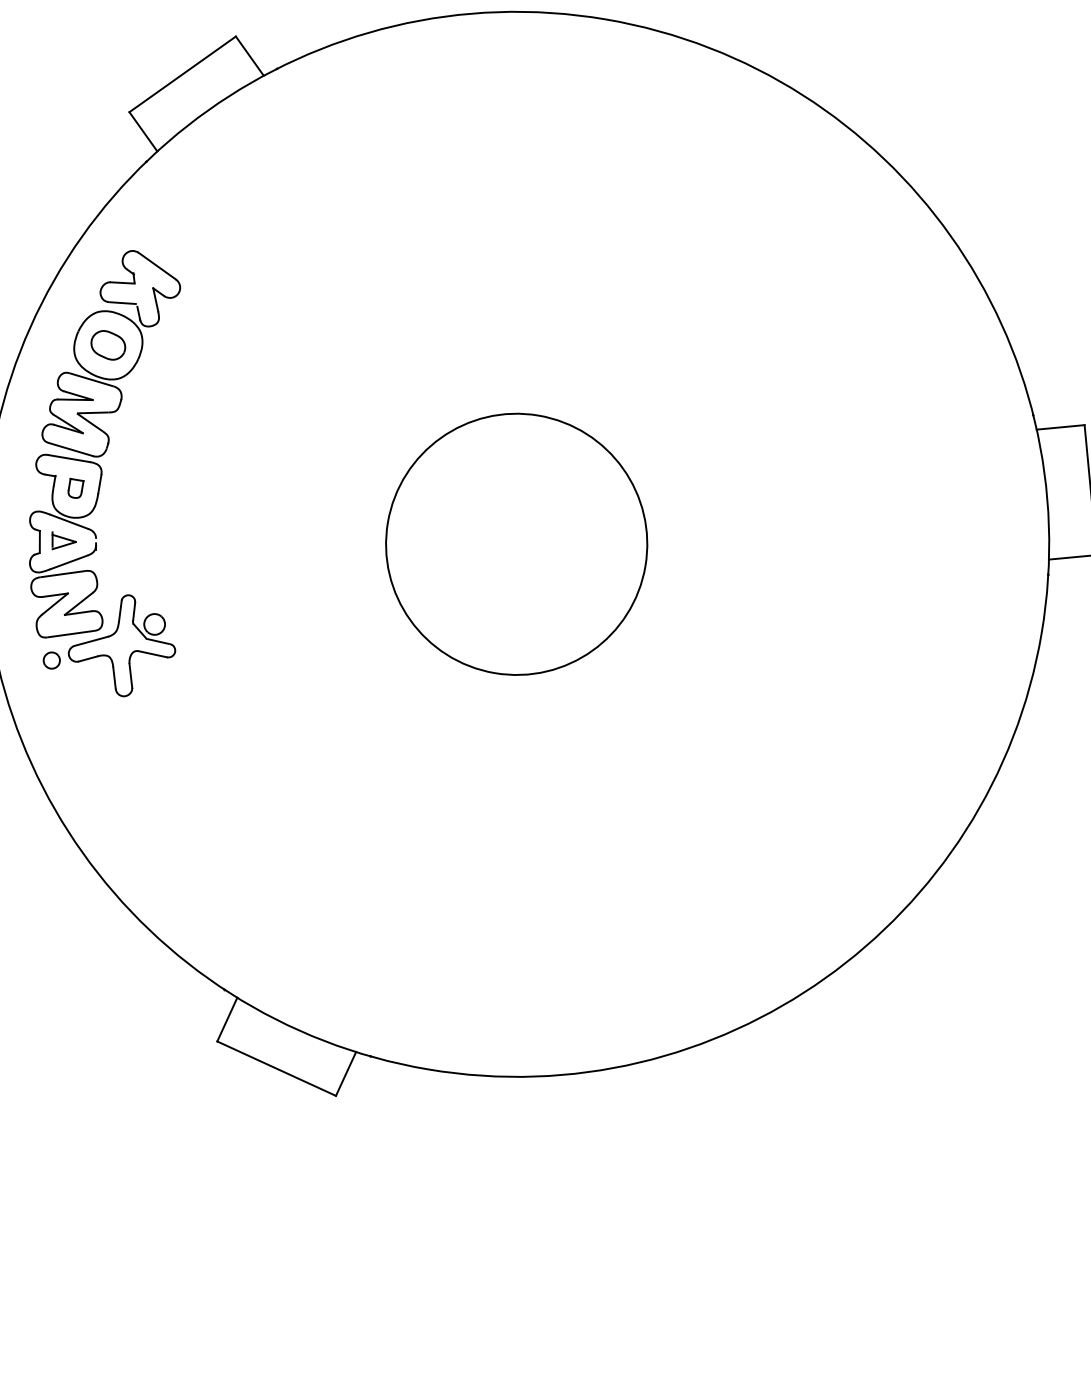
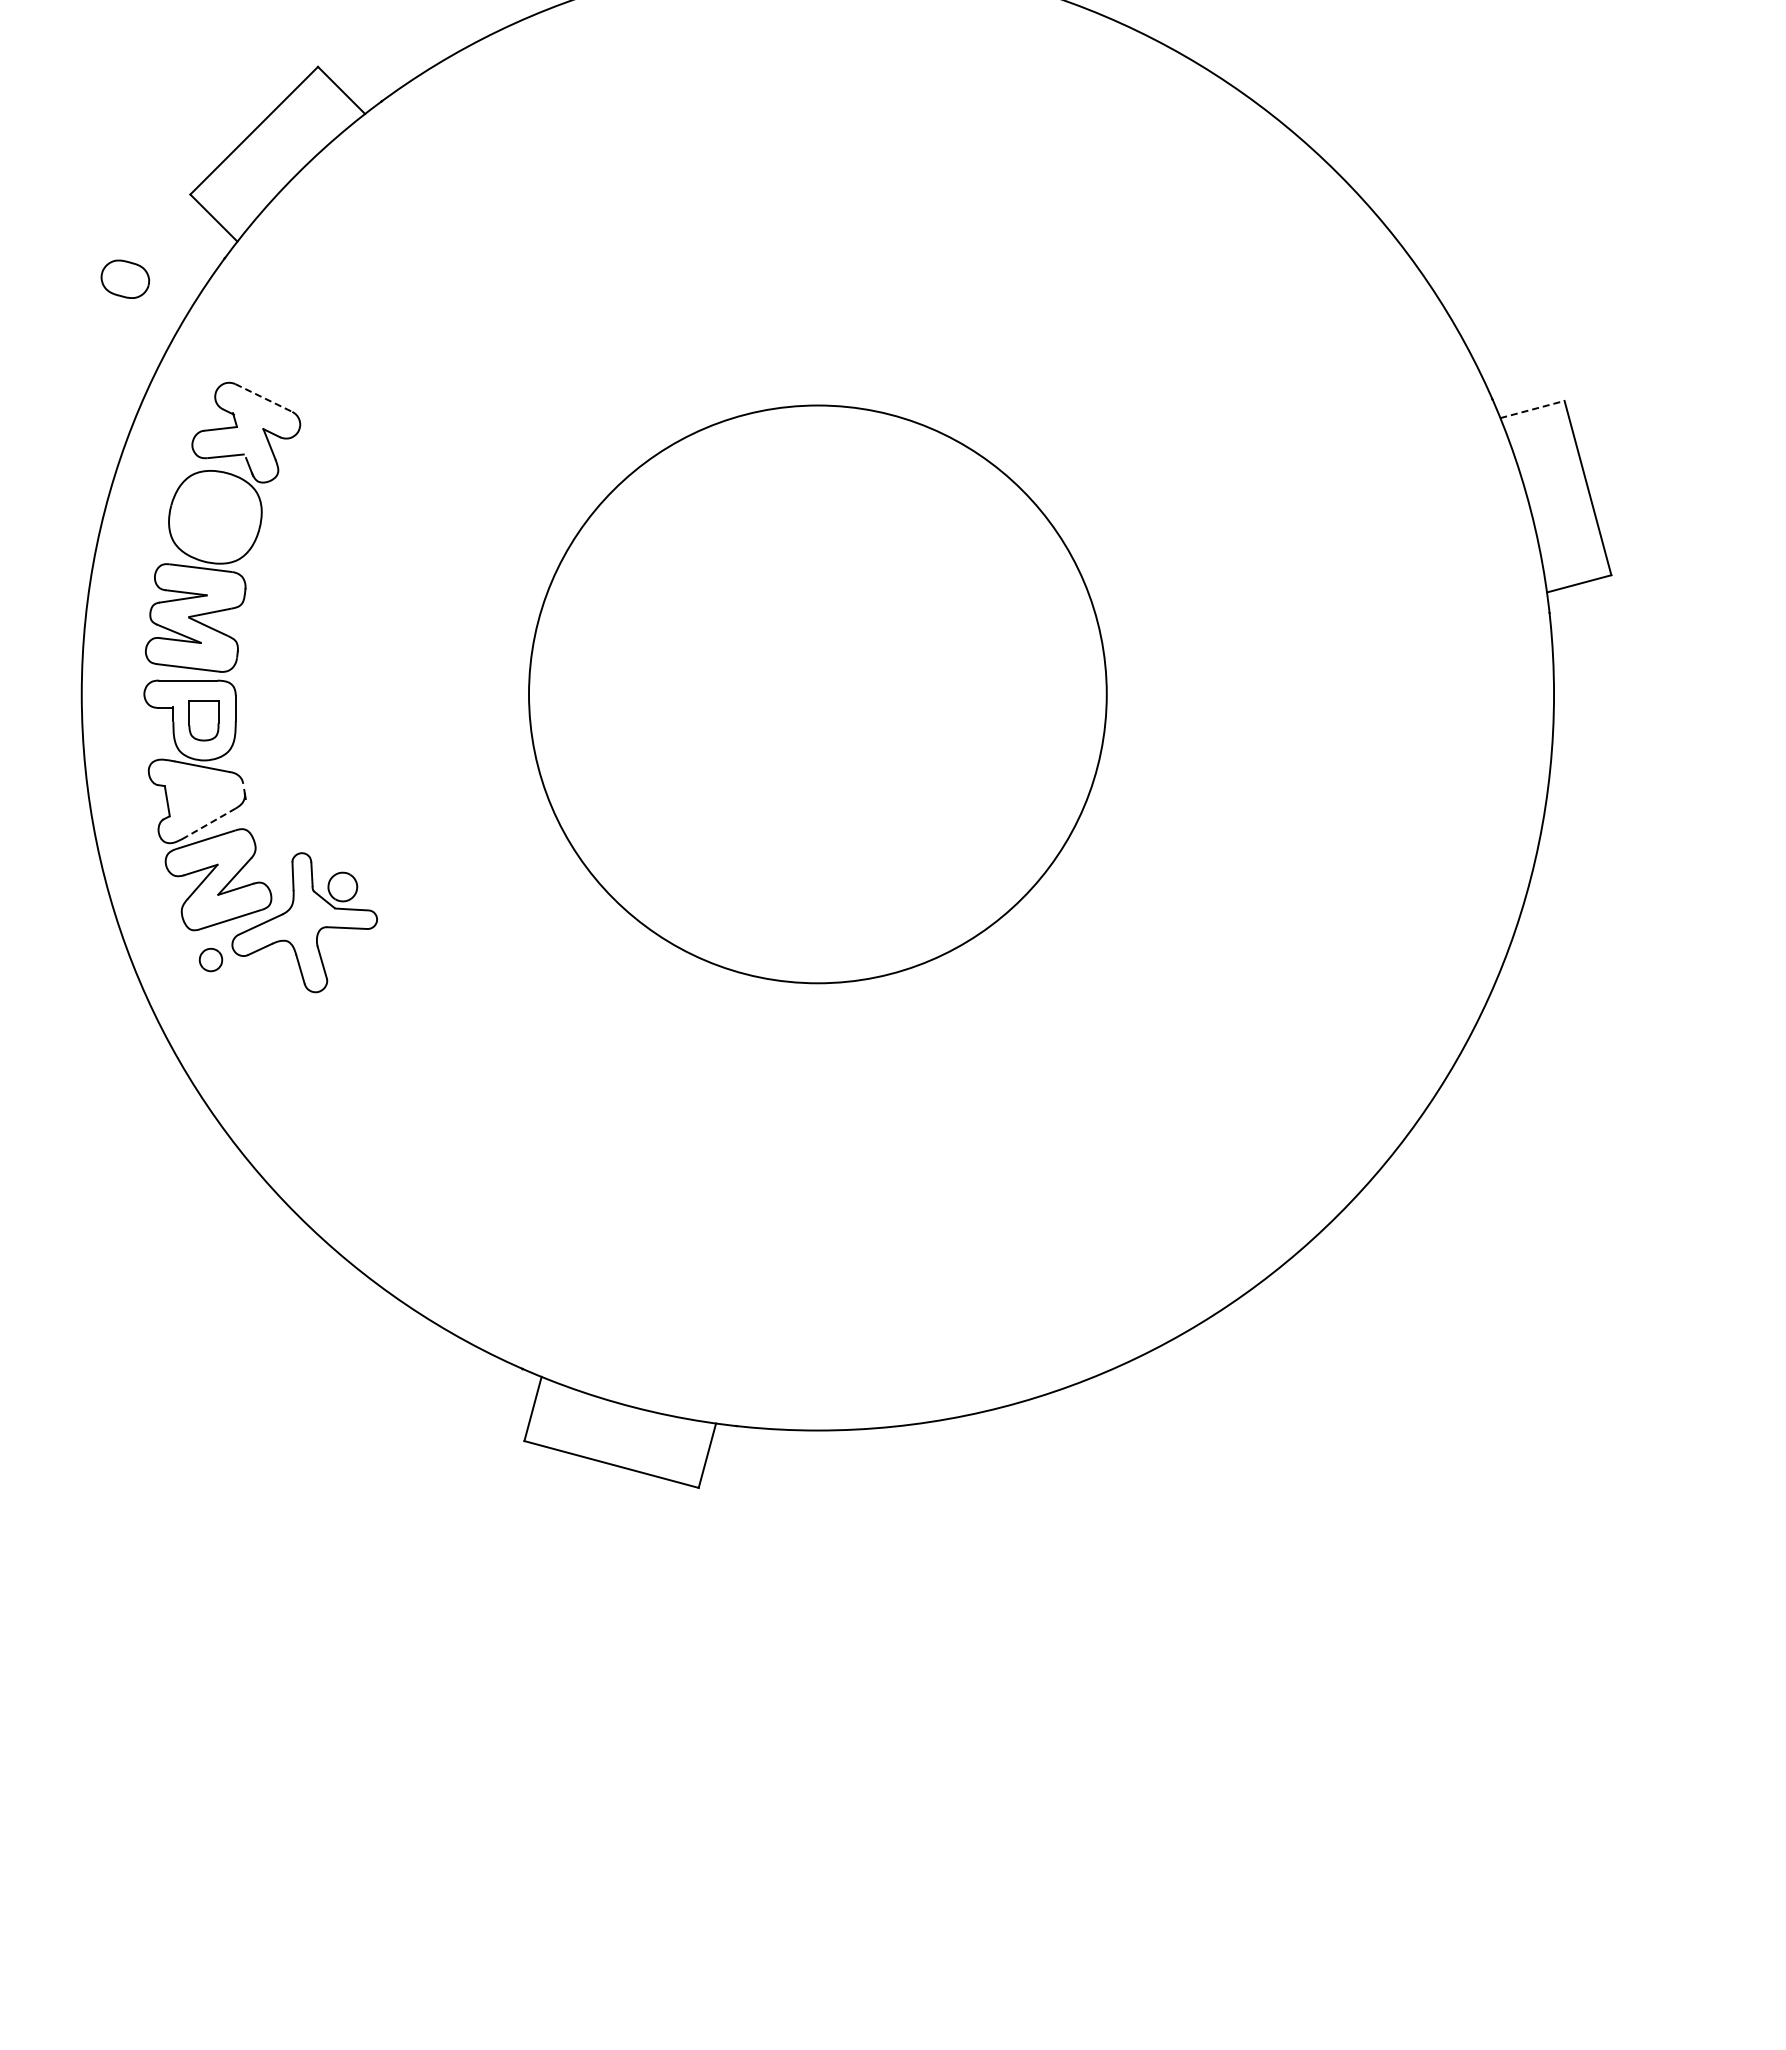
line: (157, 266) -> (263, 398), solid -> dashed
part: (107, 344) -> (124, 278), moved
line: (1060, 427) -> (1532, 409), solid -> dashed
part: (75, 488) -> (203, 720), size x1.6
part: (63, 542) -> (199, 796), removed
circle: (516, 543) -> (817, 693), size x1.6
line: (68, 562) -> (211, 822), solid -> dashed

